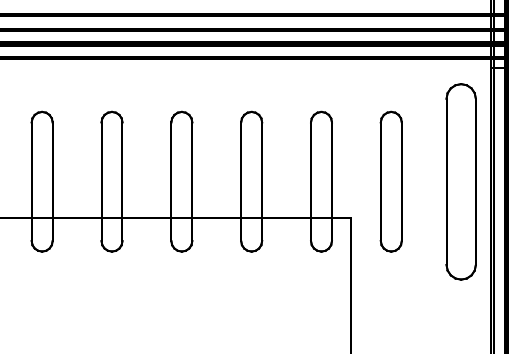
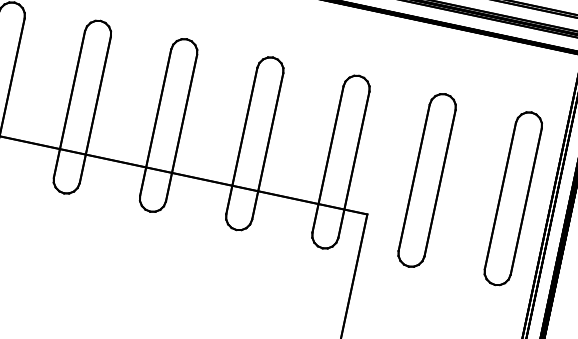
part: (460, 181) -> (512, 198), size x0.71

